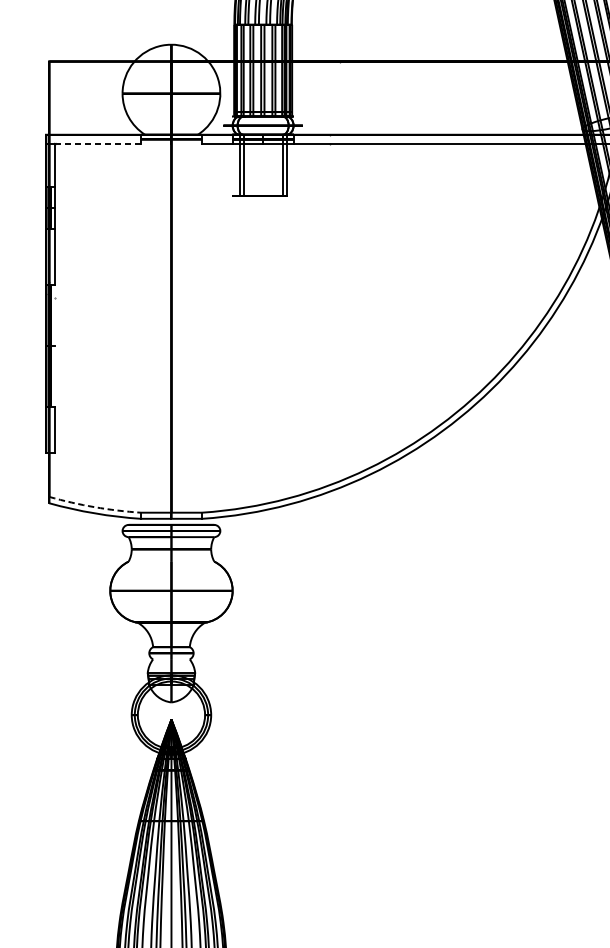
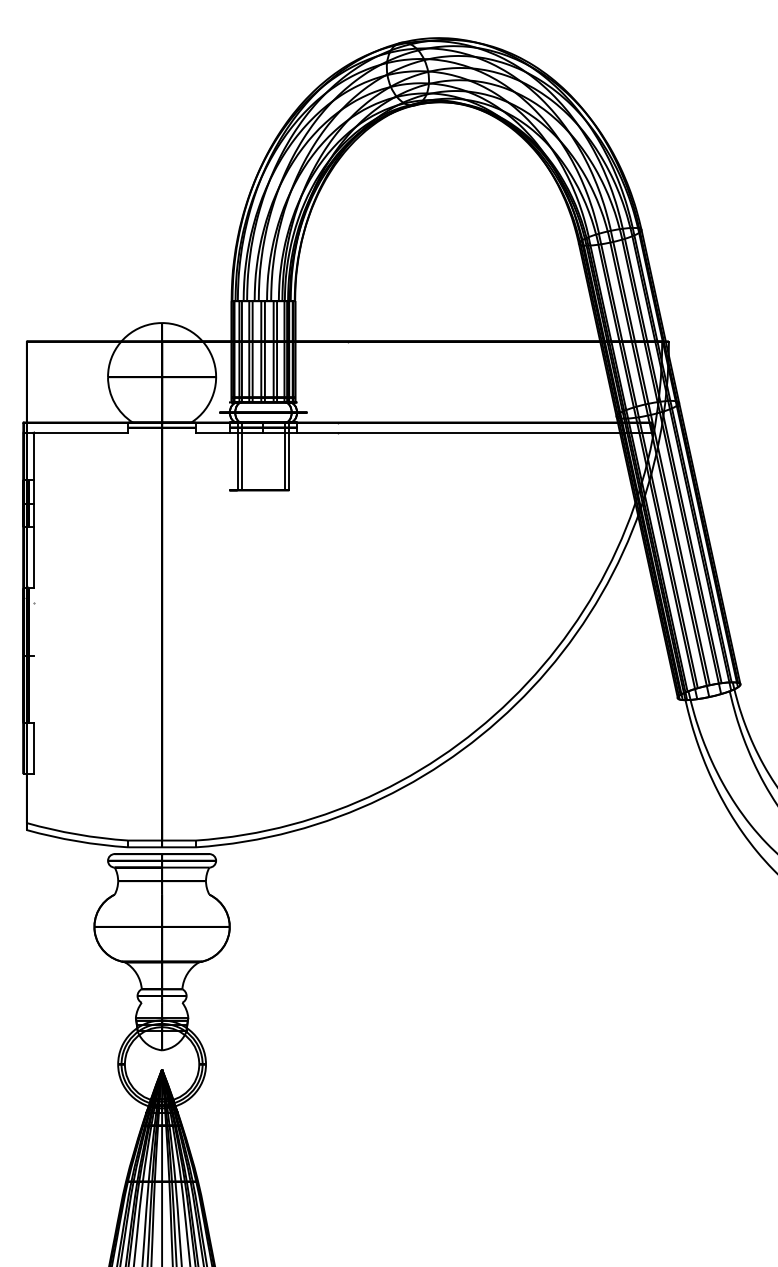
line: (97, 143) -> (80, 432), dashed -> solid
arc: (94, 507) -> (77, 834), dashed -> solid

